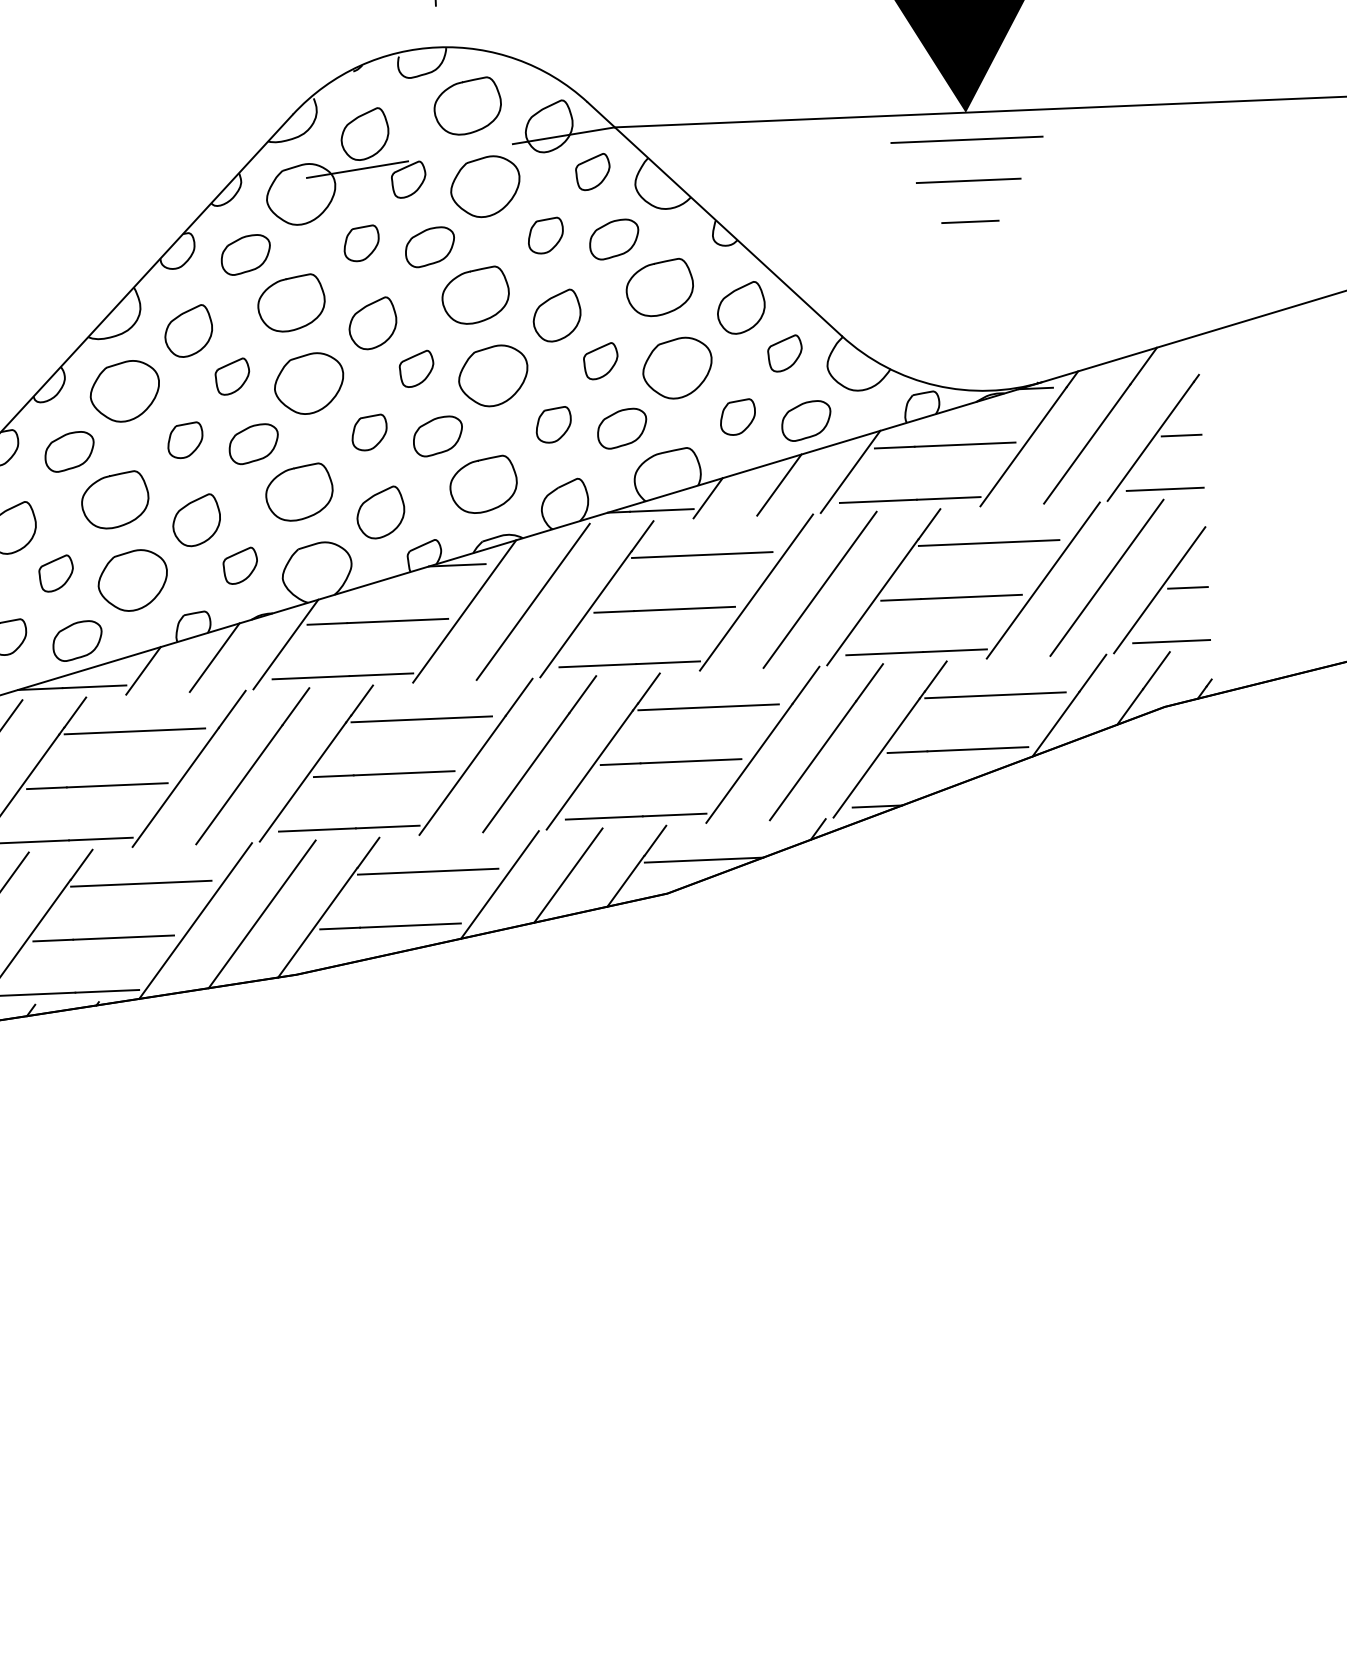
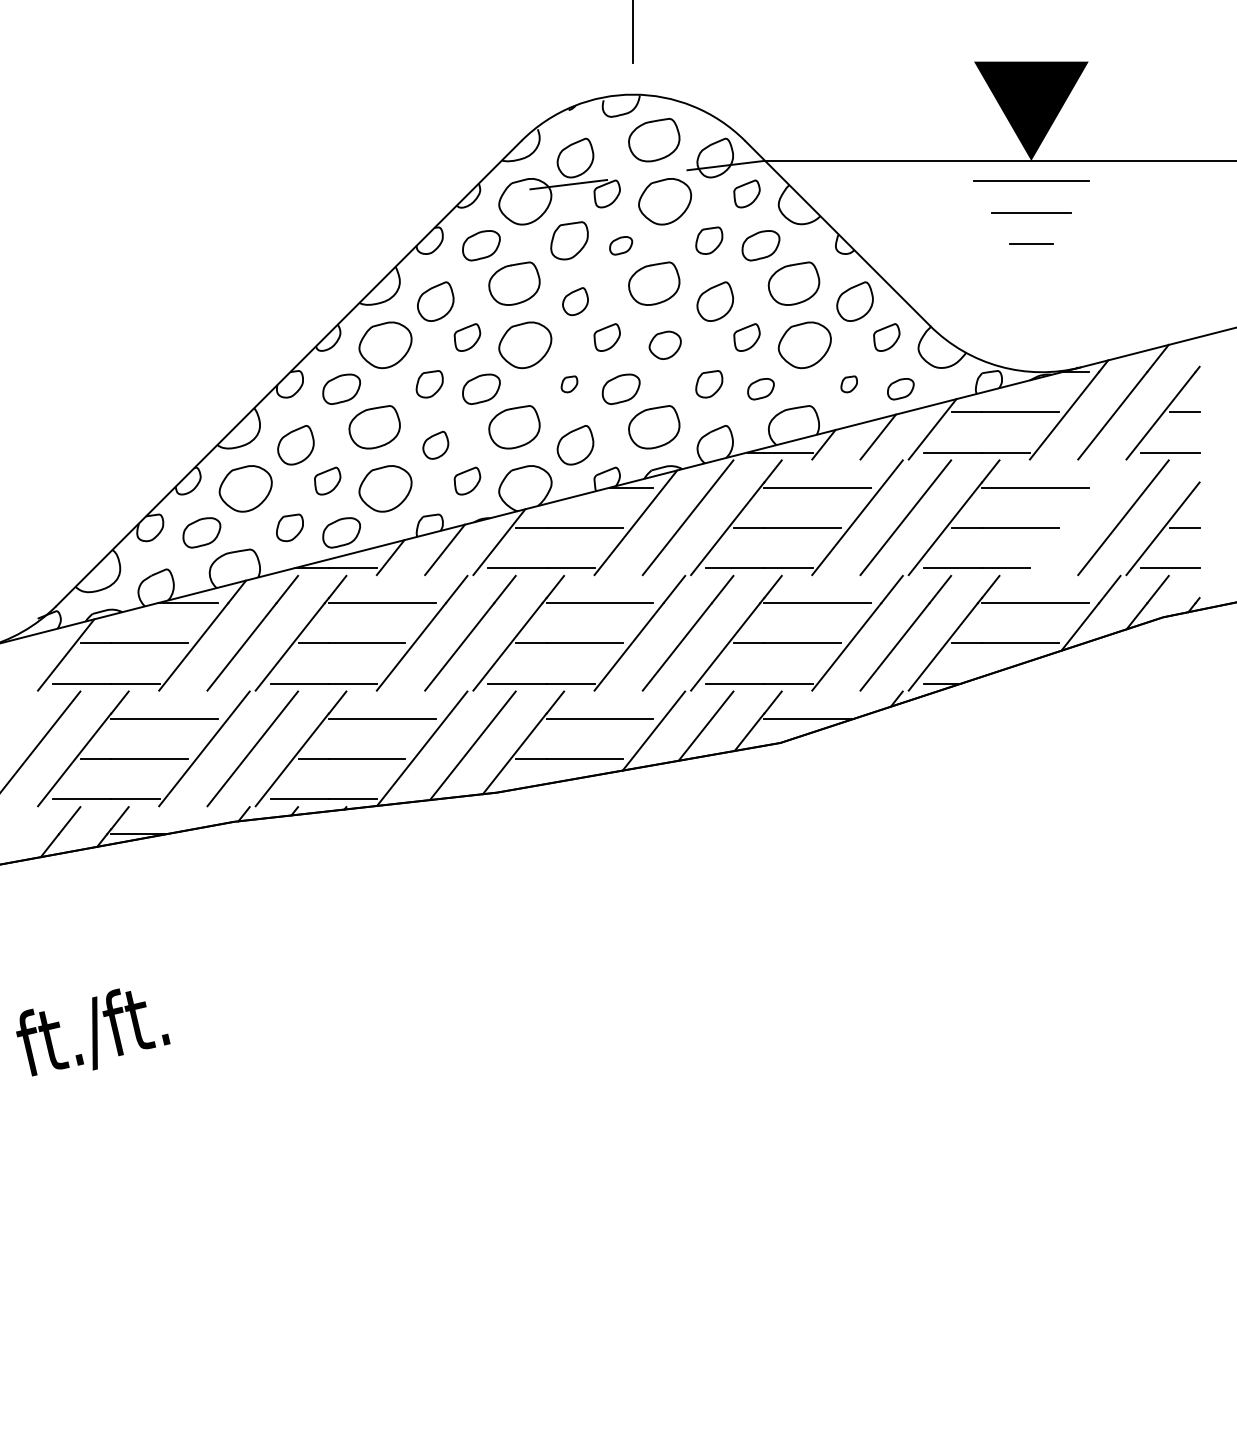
part: (361, 243) -> (569, 240), size x1.4
part: (429, 246) -> (620, 245), size x0.6
part: (372, 323) -> (575, 301), size x0.7
part: (493, 376) -> (665, 345), size x0.6
part: (738, 417) -> (849, 384), size x0.6
part: (805, 419) -> (900, 388), size x0.7
part: (621, 427) -> (760, 388), size x0.7
part: (369, 432) -> (569, 384), size x0.6
part: (196, 520) -> (435, 445), size x0.7
line: (1042, 580) -> (1074, 517), removed

